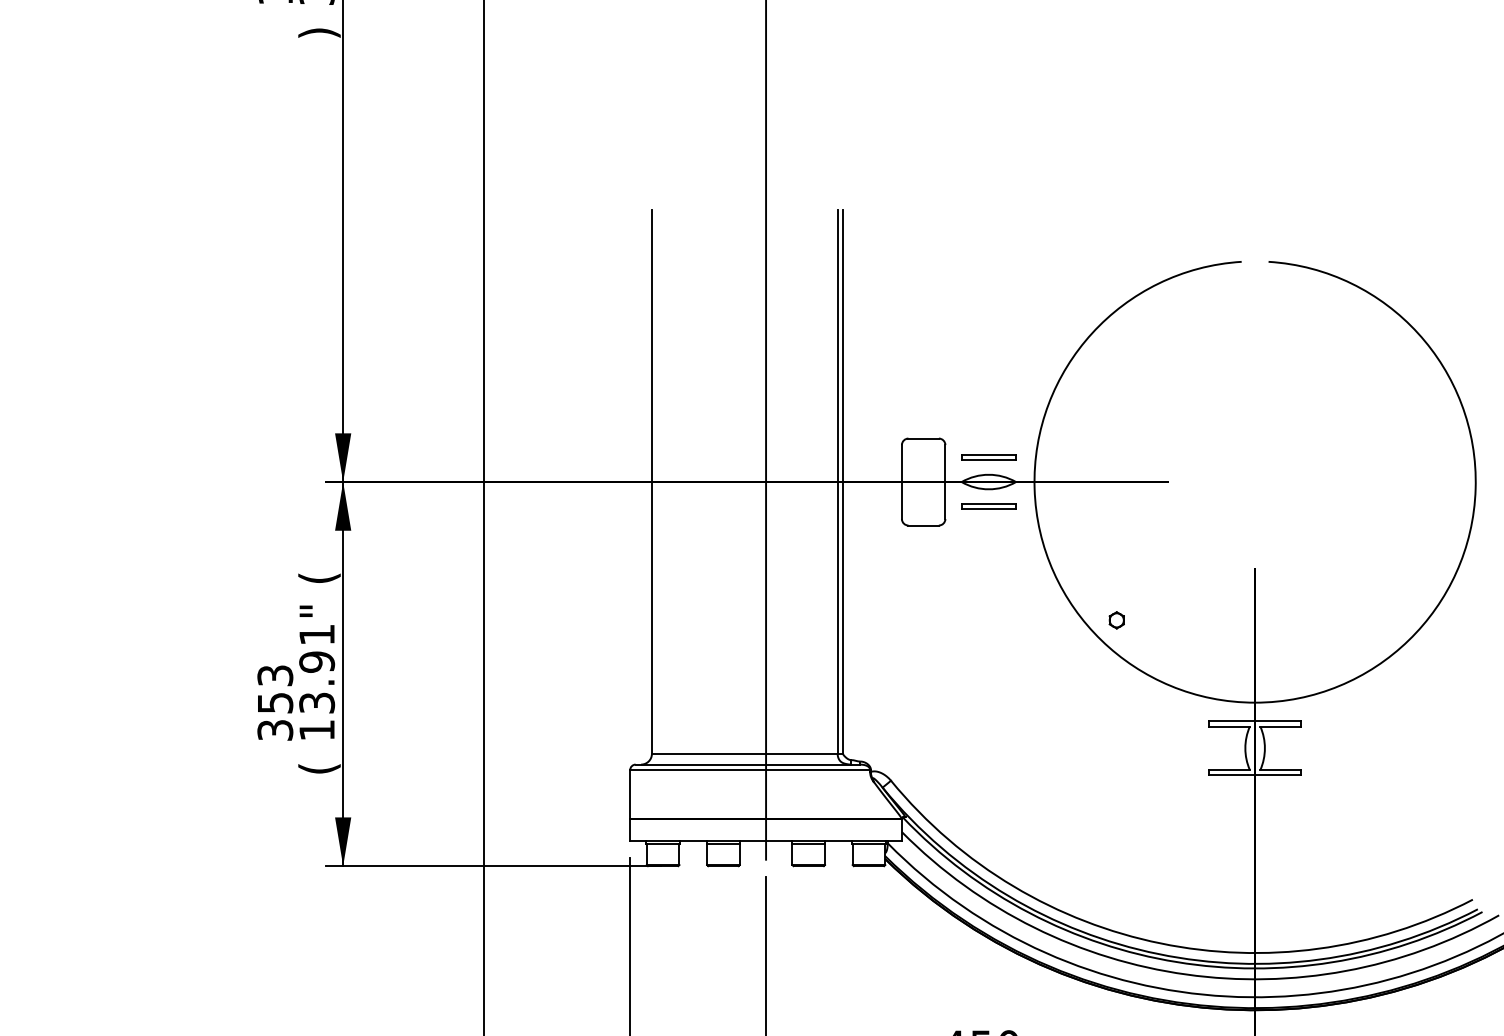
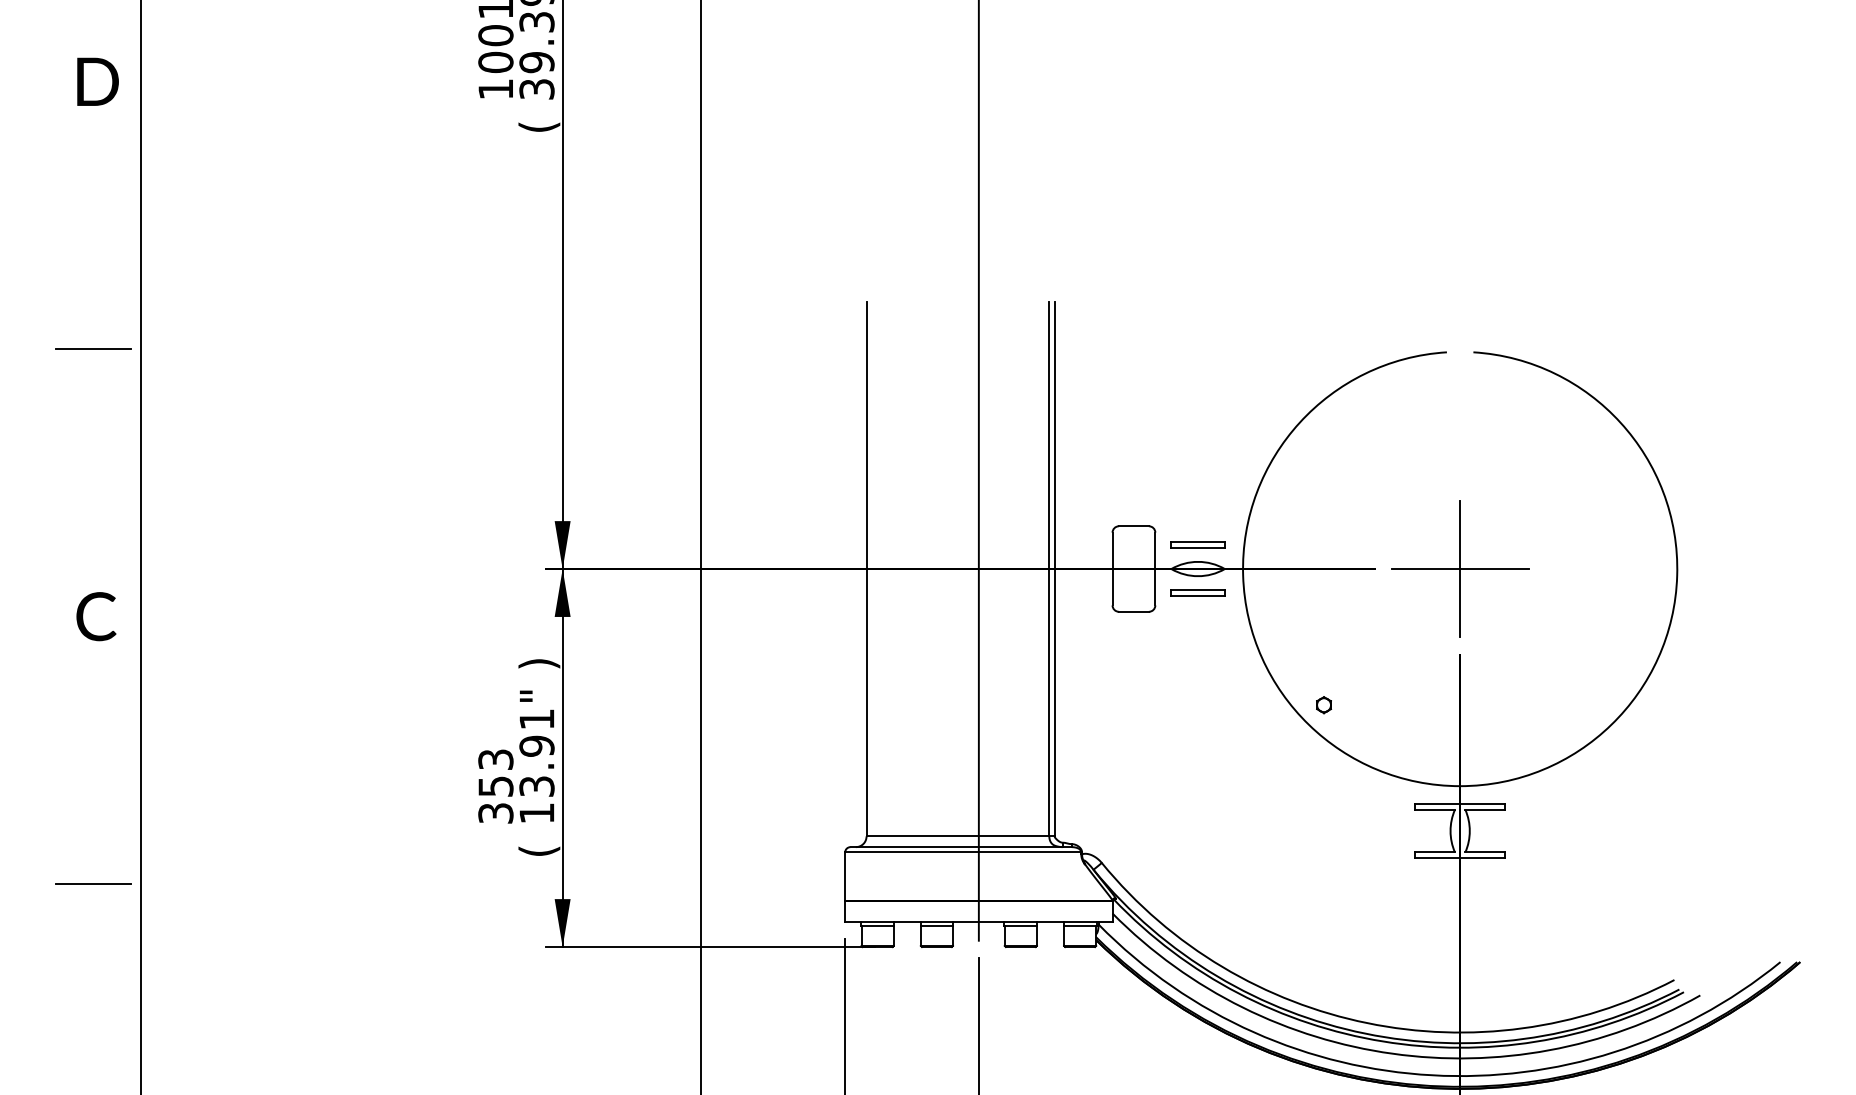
text: (319, 32) -> (539, 126), ) -> (
part: (1255, 481) -> (1460, 568), added
text: (319, 578) -> (539, 663), ( -> )

